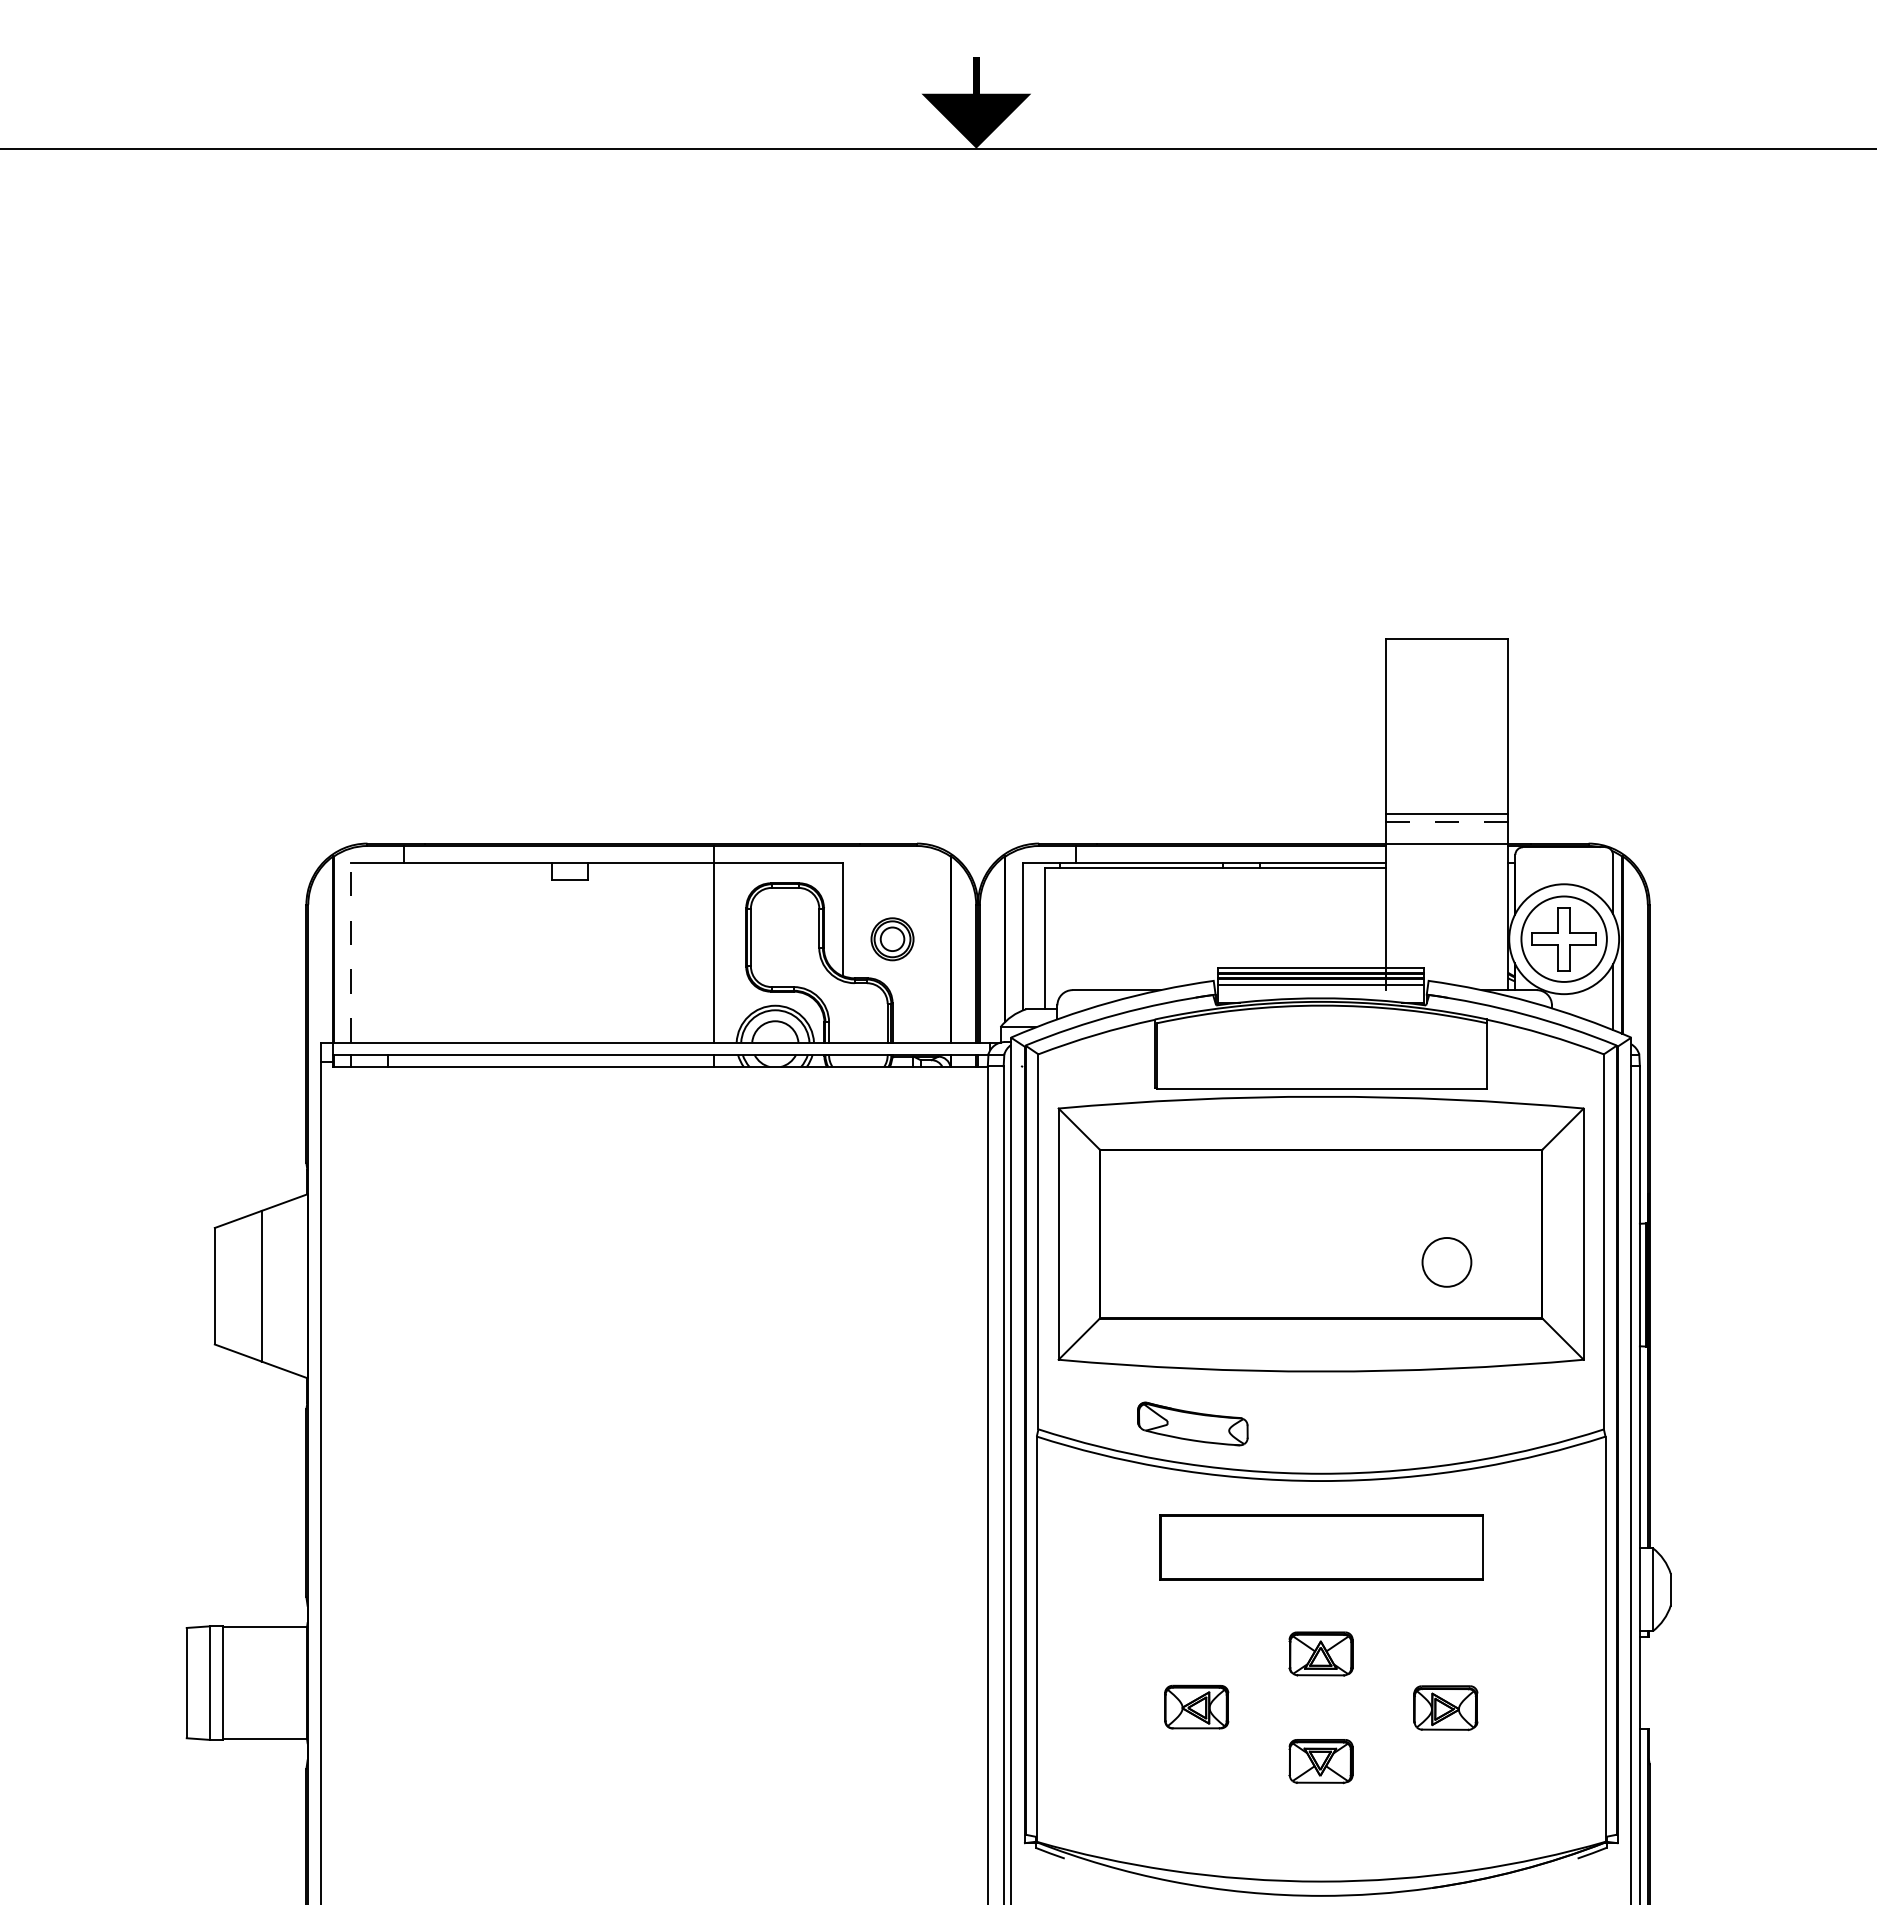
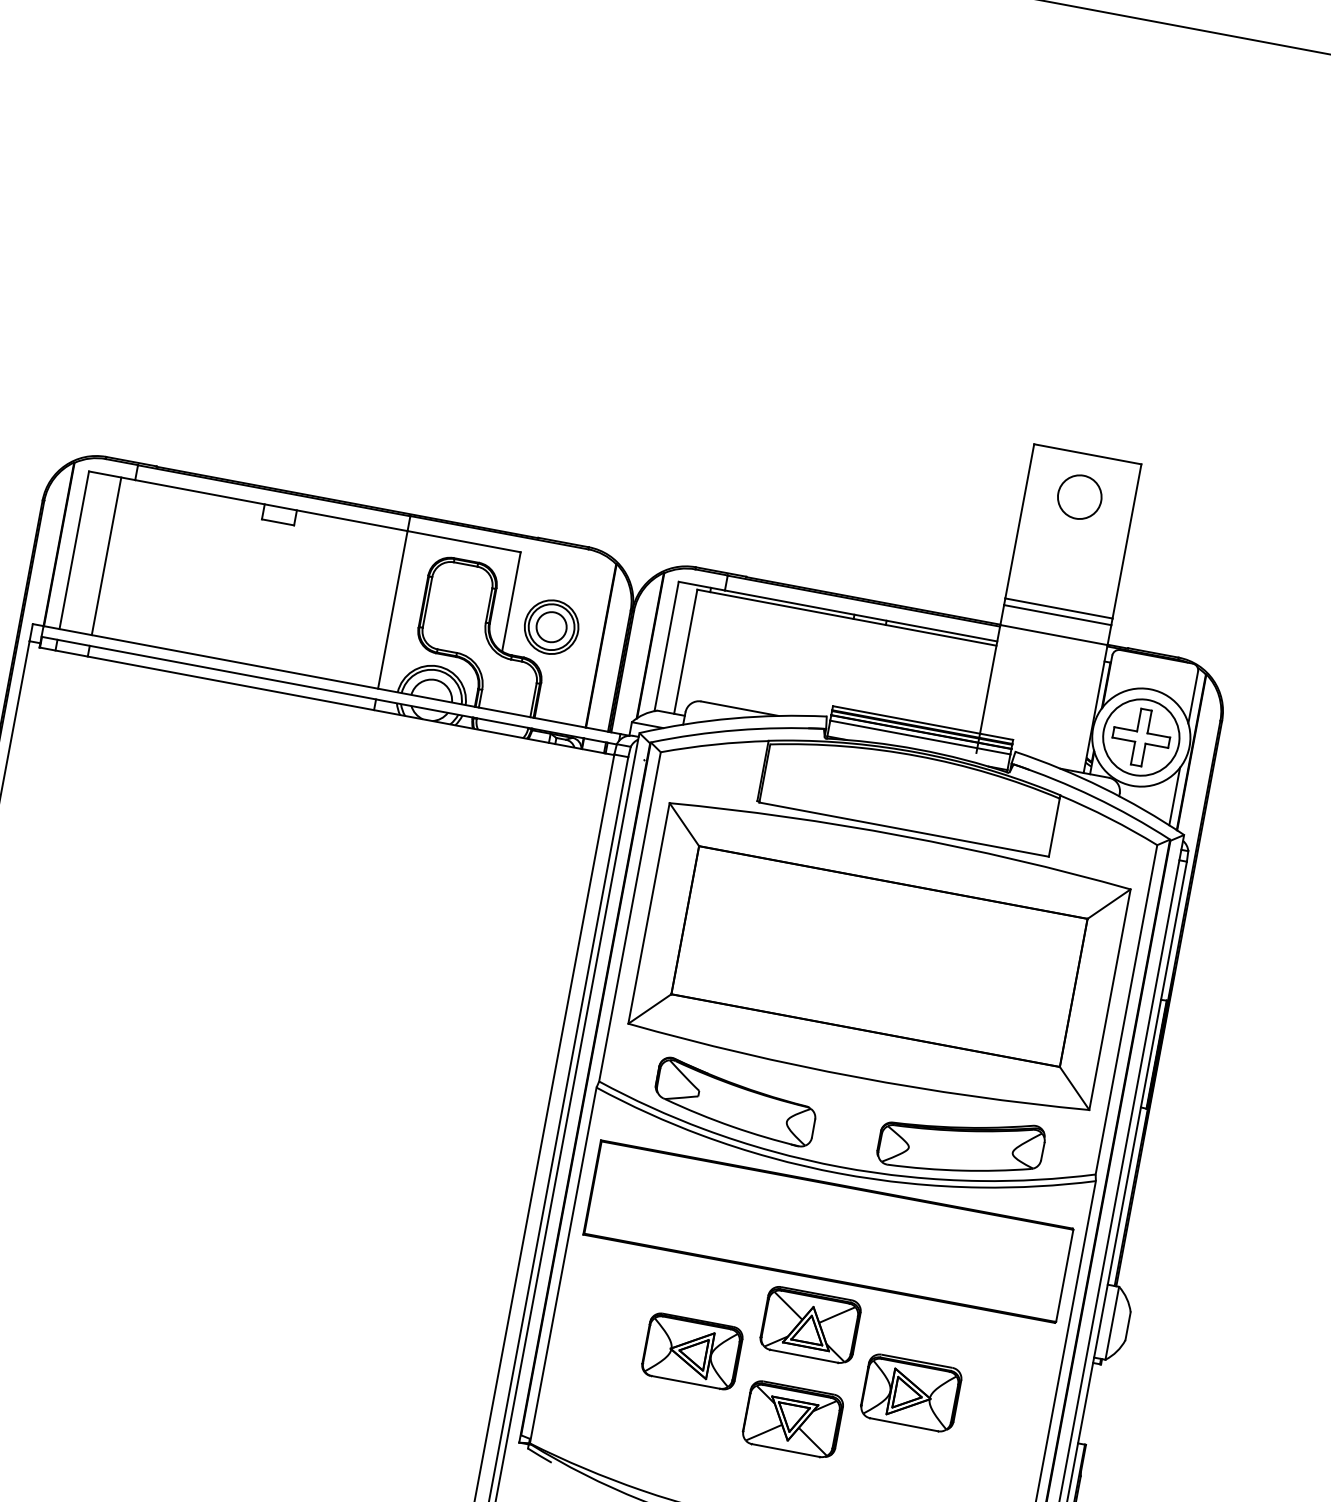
line: (1446, 821) -> (1057, 614), dashed -> solid
part: (892, 939) -> (551, 627), size x1.43
line: (351, 952) -> (74, 549), dashed -> solid
line: (388, 952) -> (106, 556), added
circle: (1446, 1262) -> (1079, 497), moved
part: (1192, 1423) -> (735, 1101), size x1.67
part: (1449, 1424) -> (960, 1144), added
part: (1321, 1547) -> (828, 1231), size x1.67
part: (1320, 1653) -> (810, 1324), size x1.67
part: (1196, 1706) -> (692, 1350), size x1.67
part: (1445, 1707) -> (910, 1392), size x1.67
part: (1320, 1761) -> (792, 1419), size x1.67

